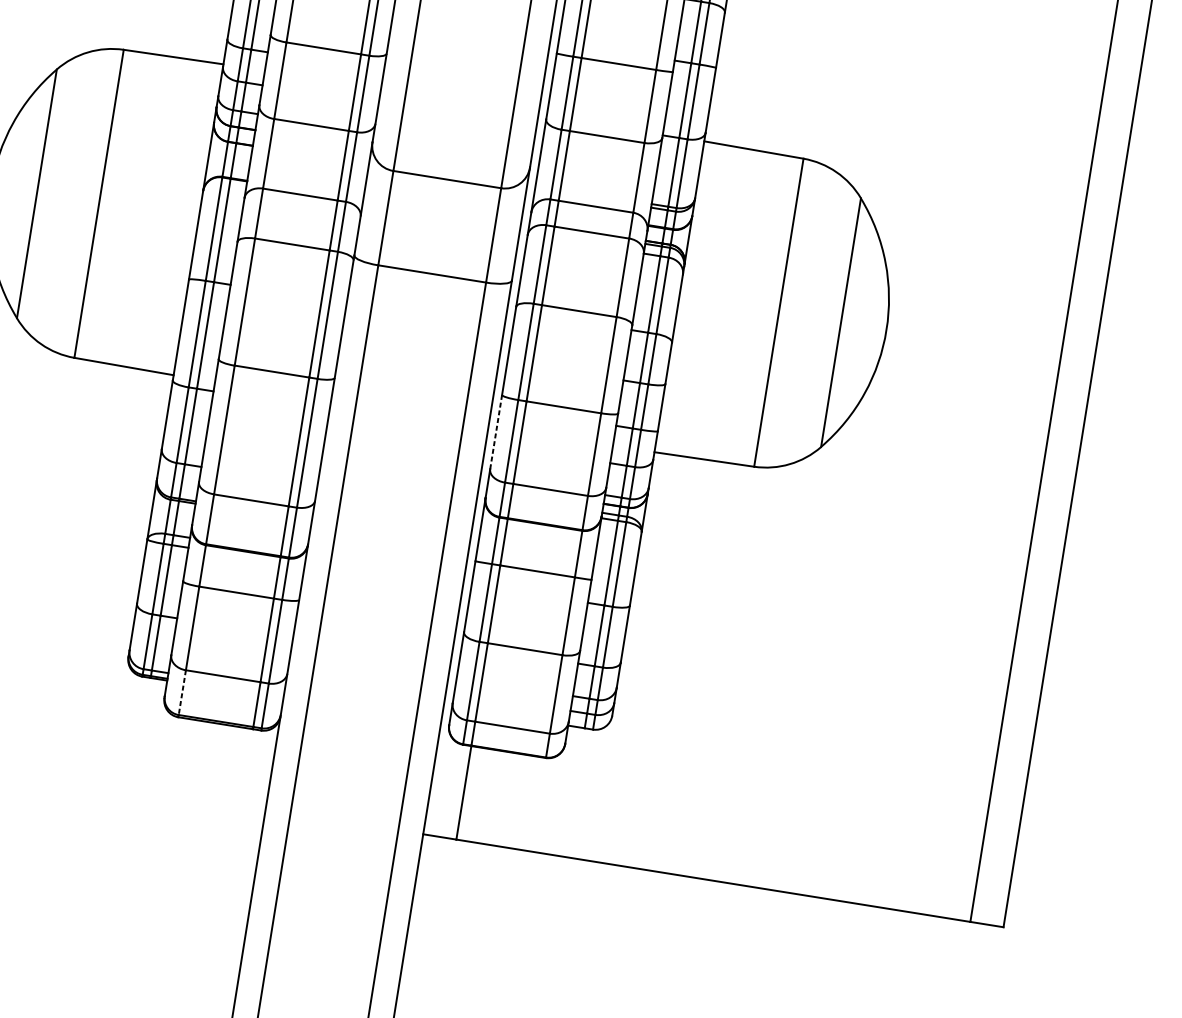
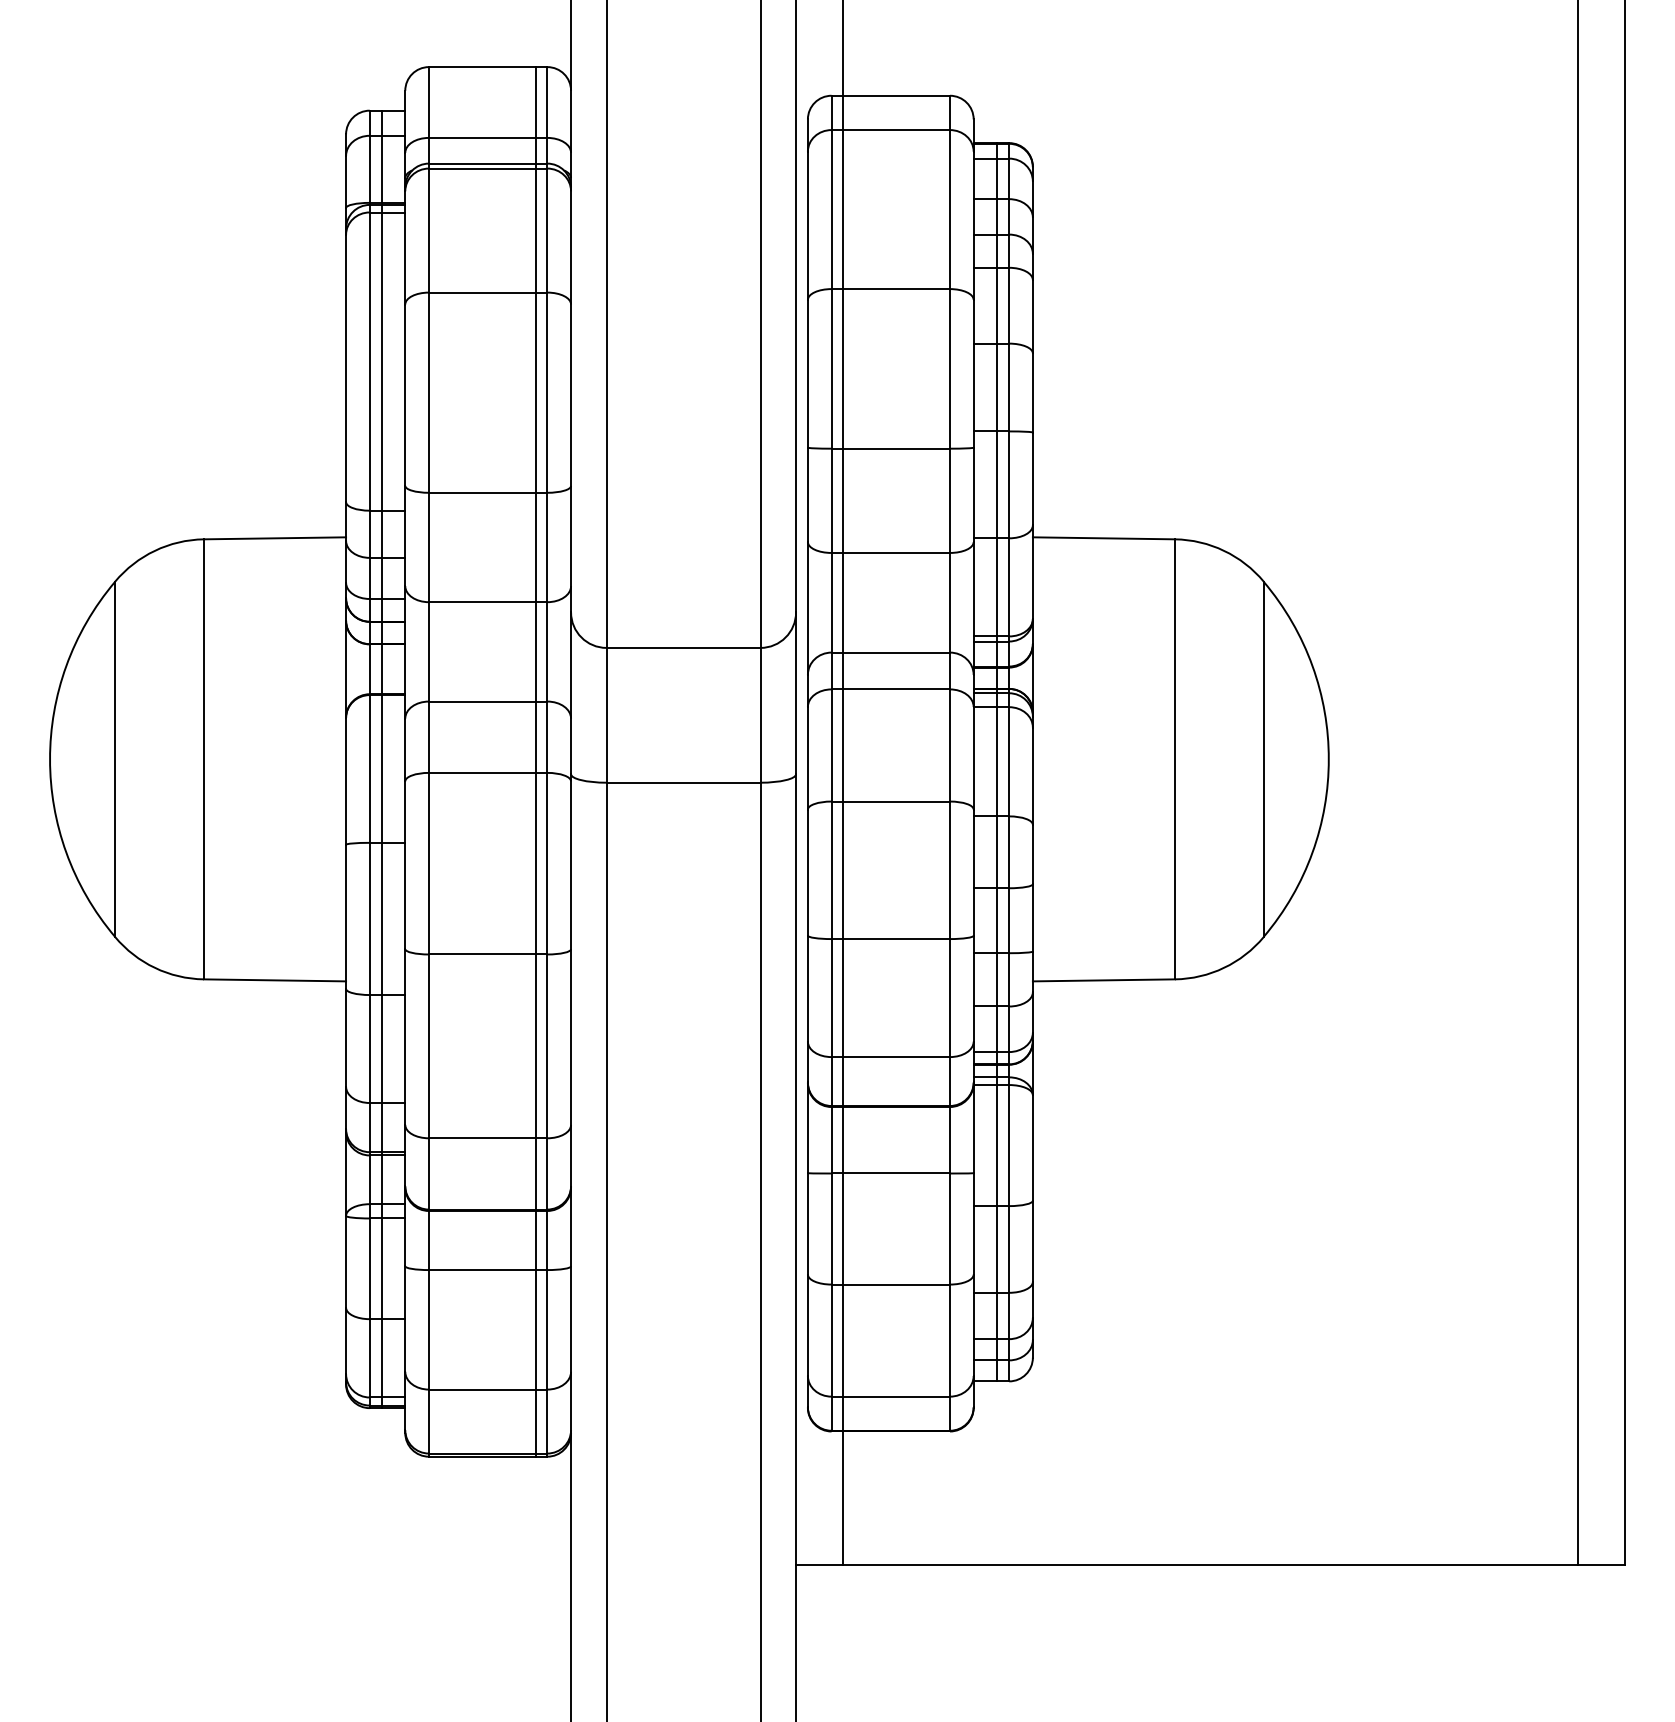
line: (495, 431) -> (807, 988), dashed -> solid
line: (182, 692) -> (428, 1421), dashed -> solid

